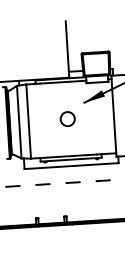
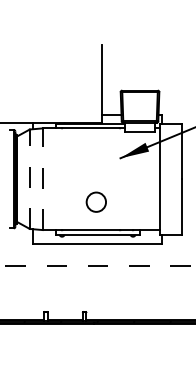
circle: (67, 118) -> (95, 201), moved
line: (28, 121) -> (42, 179), solid -> dashed
line: (19, 122) -> (29, 179), solid -> dashed

